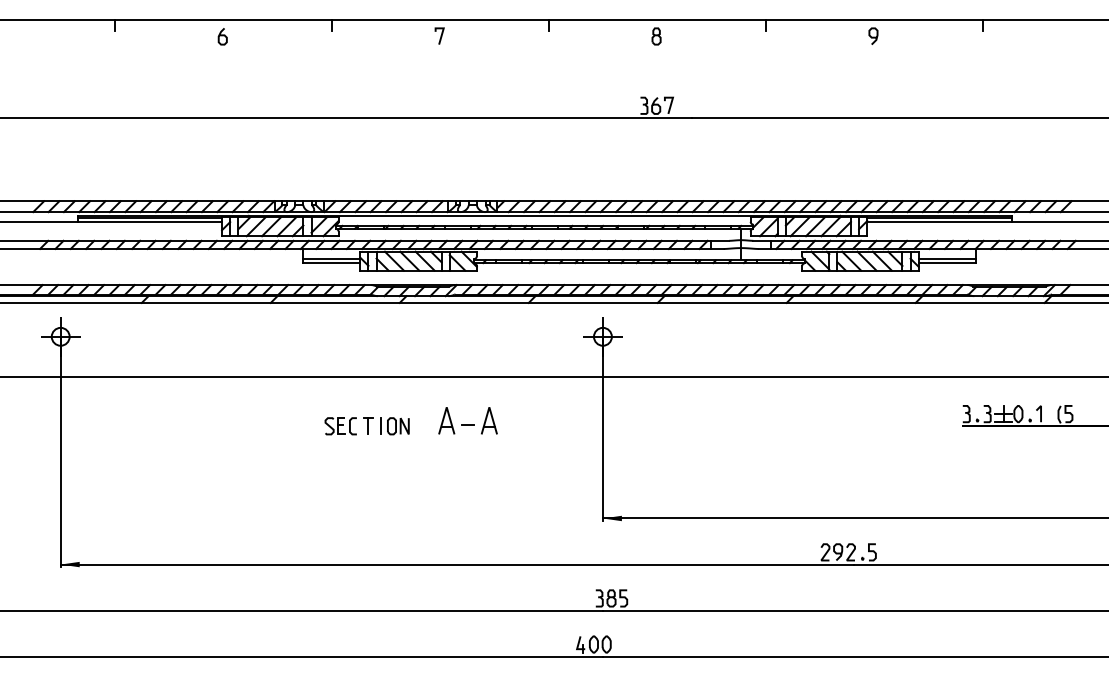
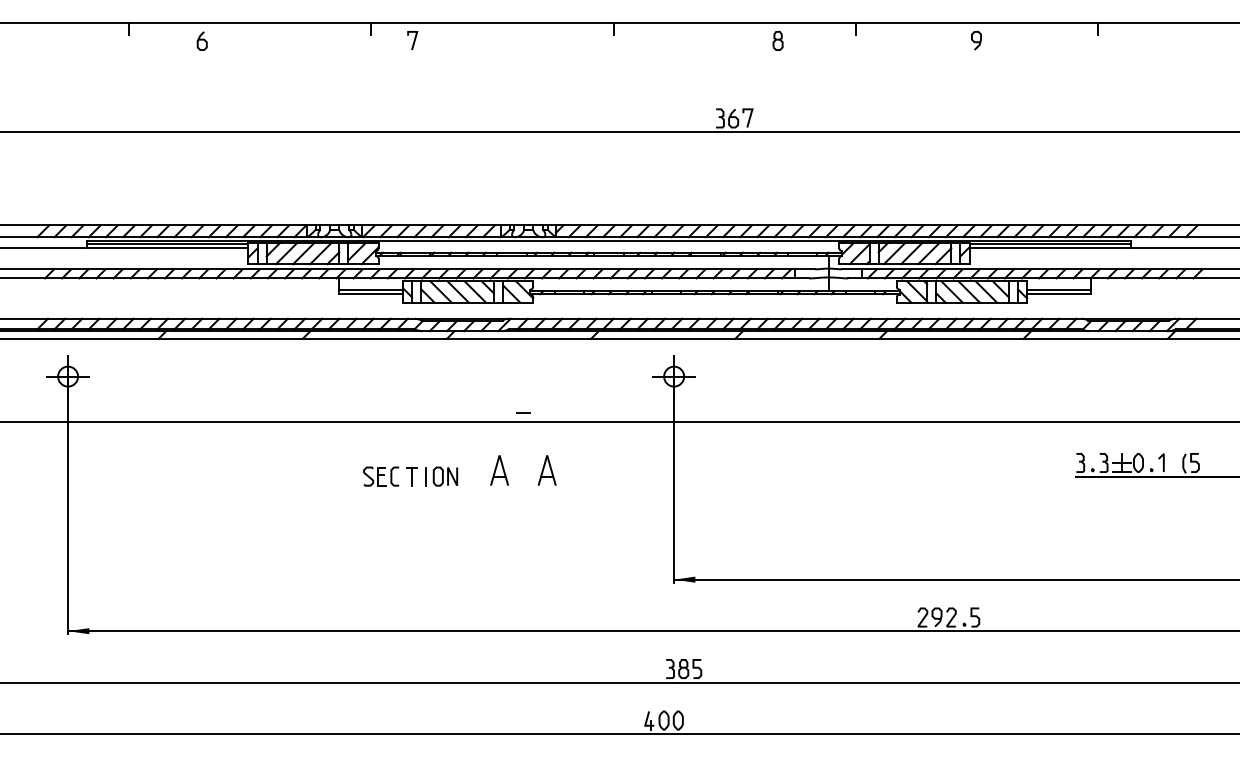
curve: (222, 36) -> (201, 40), moved
line: (440, 36) -> (413, 40), moved
part: (656, 36) -> (777, 40), moved
line: (468, 424) -> (523, 412), moved

